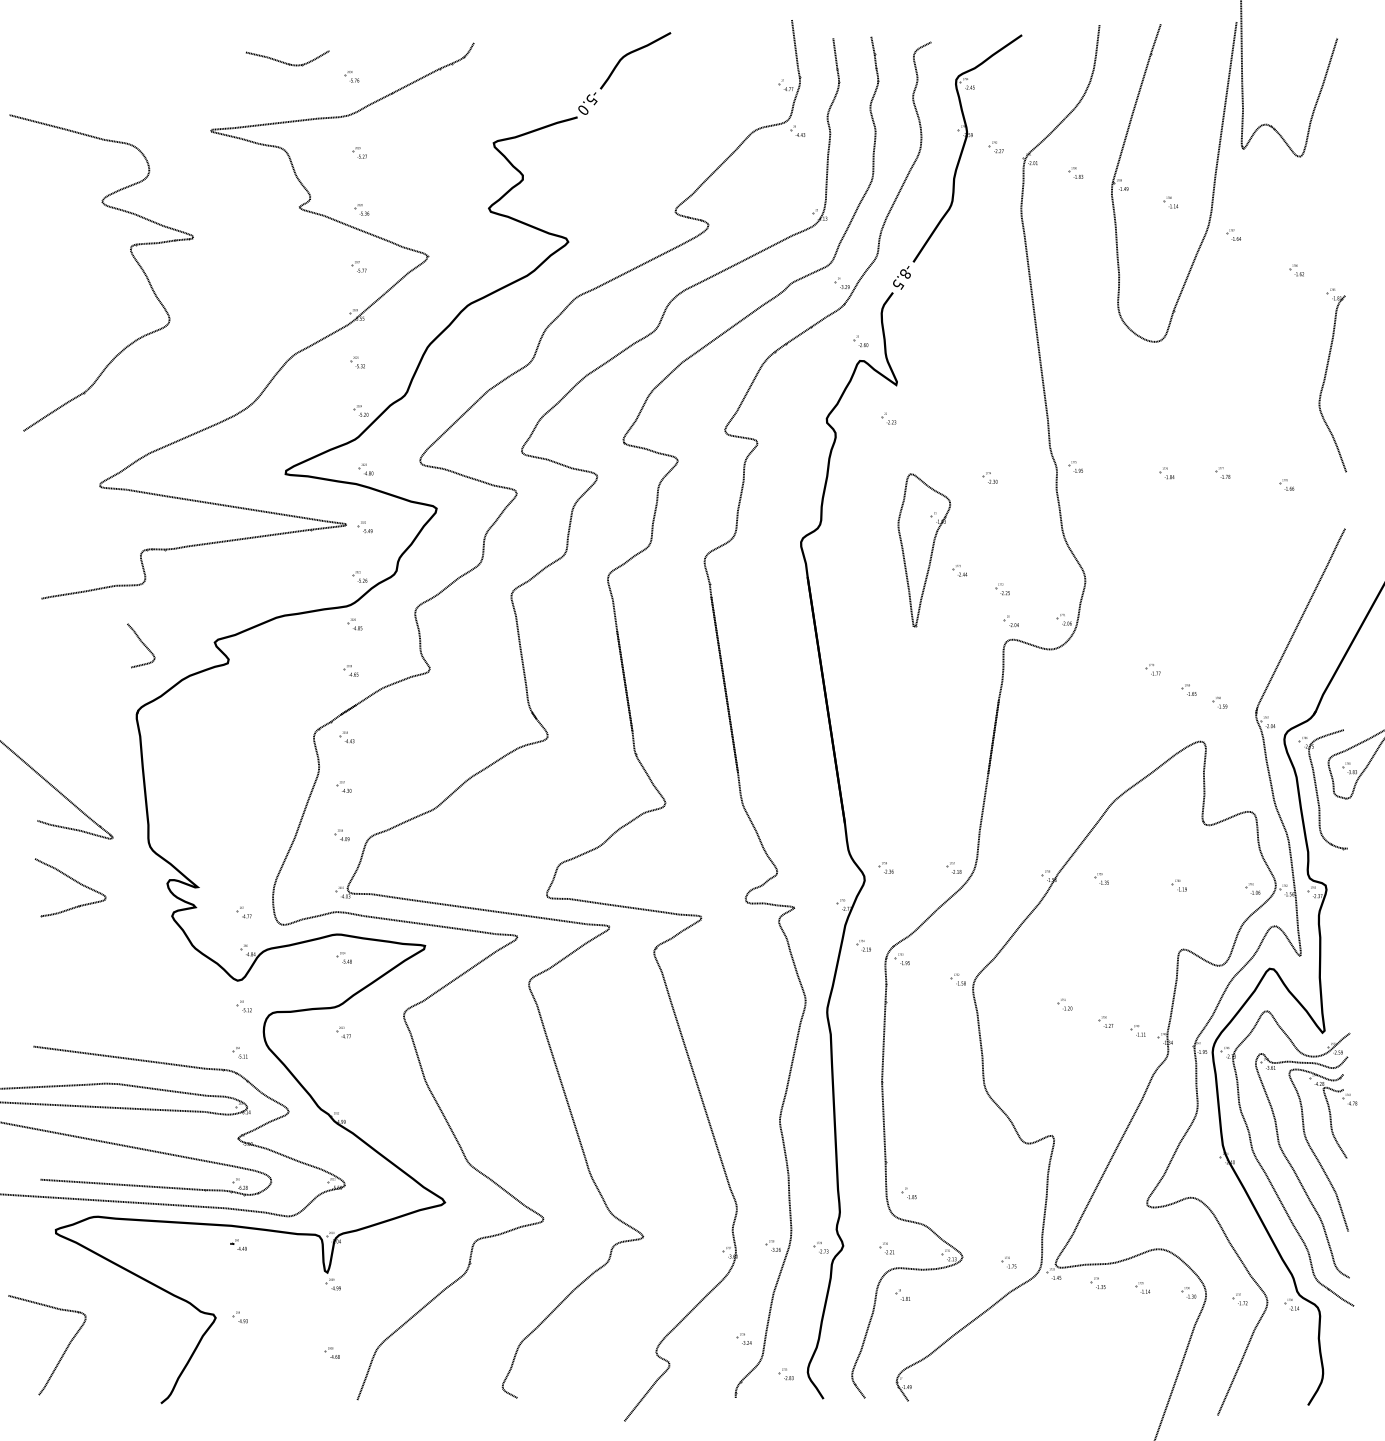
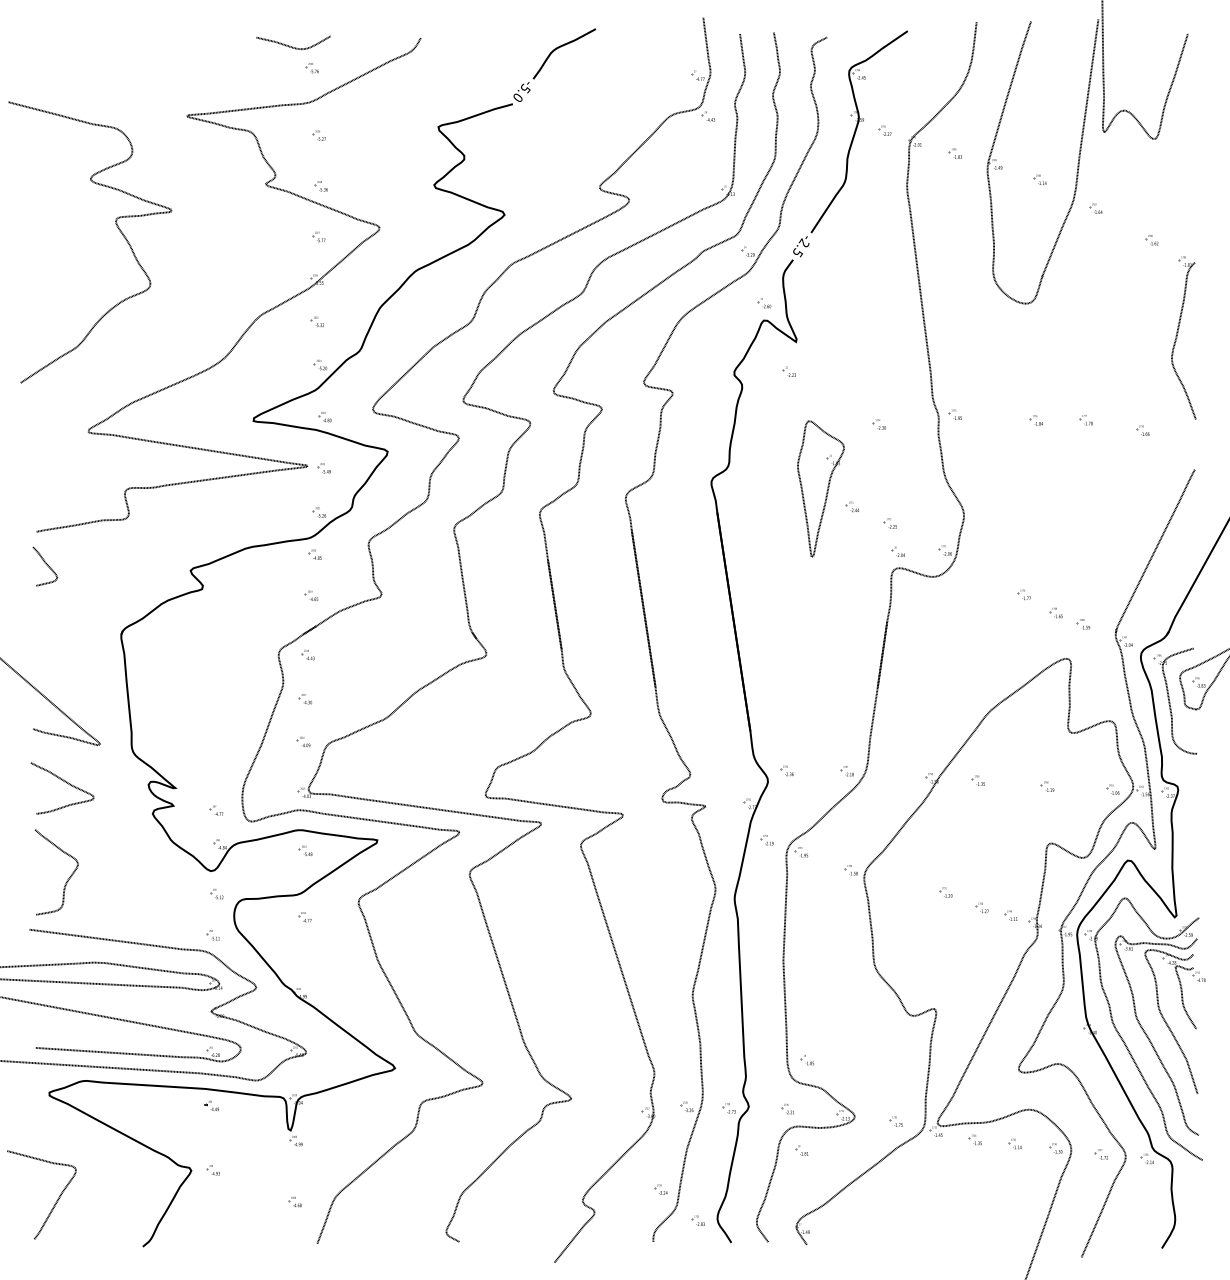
curve: (286, 62) -> (292, 46), moved
text: (905, 273) -> (804, 242), -8.5 -> -2.5
curve: (142, 644) -> (46, 565), moved
curve: (75, 991) -> (66, 880), added

